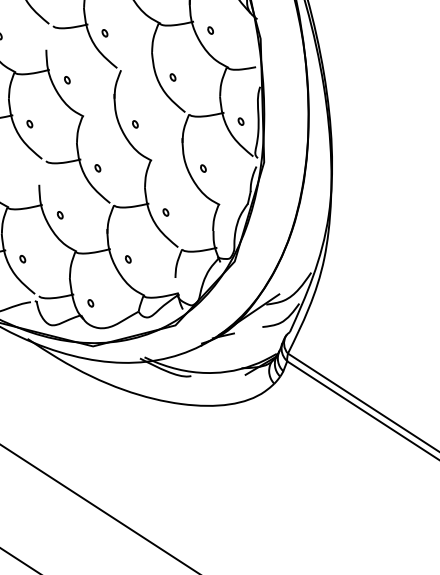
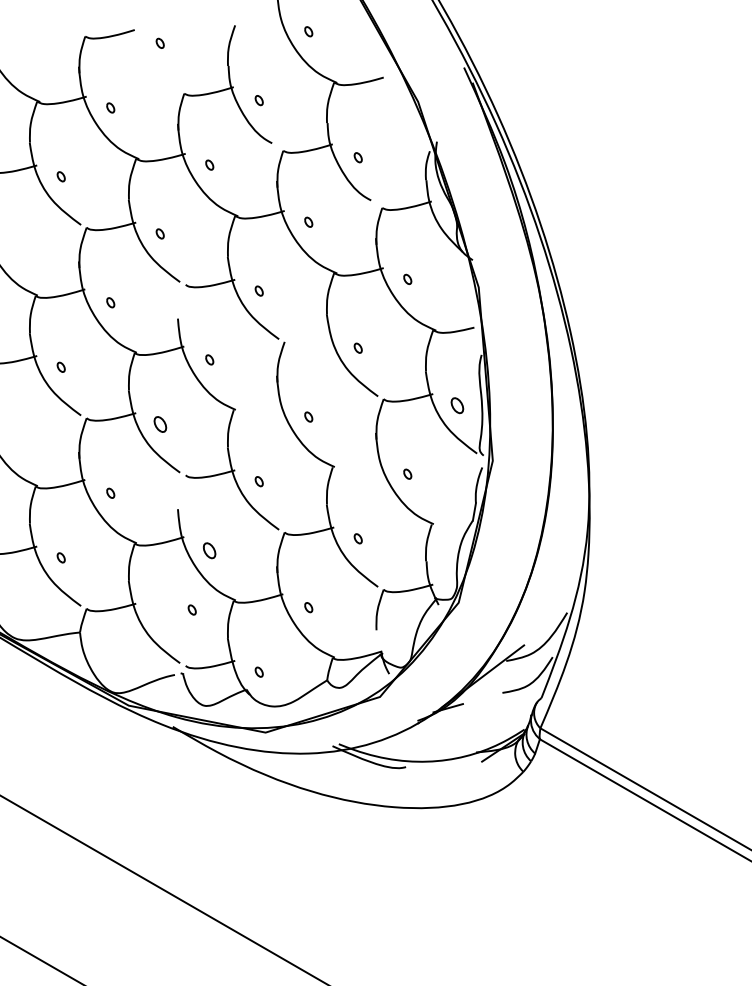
part: (240, 120) -> (456, 404), size x1.6
part: (29, 124) -> (159, 424), size x1.6
part: (60, 214) -> (209, 549), size x1.6
part: (22, 258) -> (191, 609), moved

